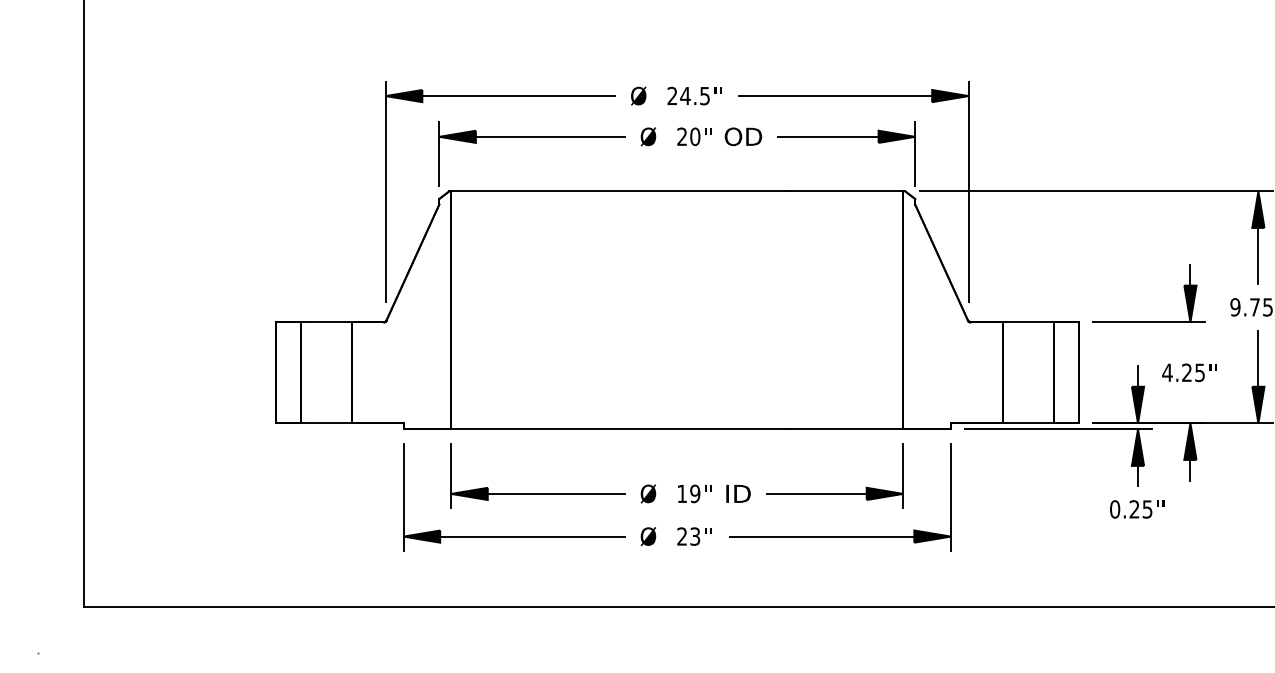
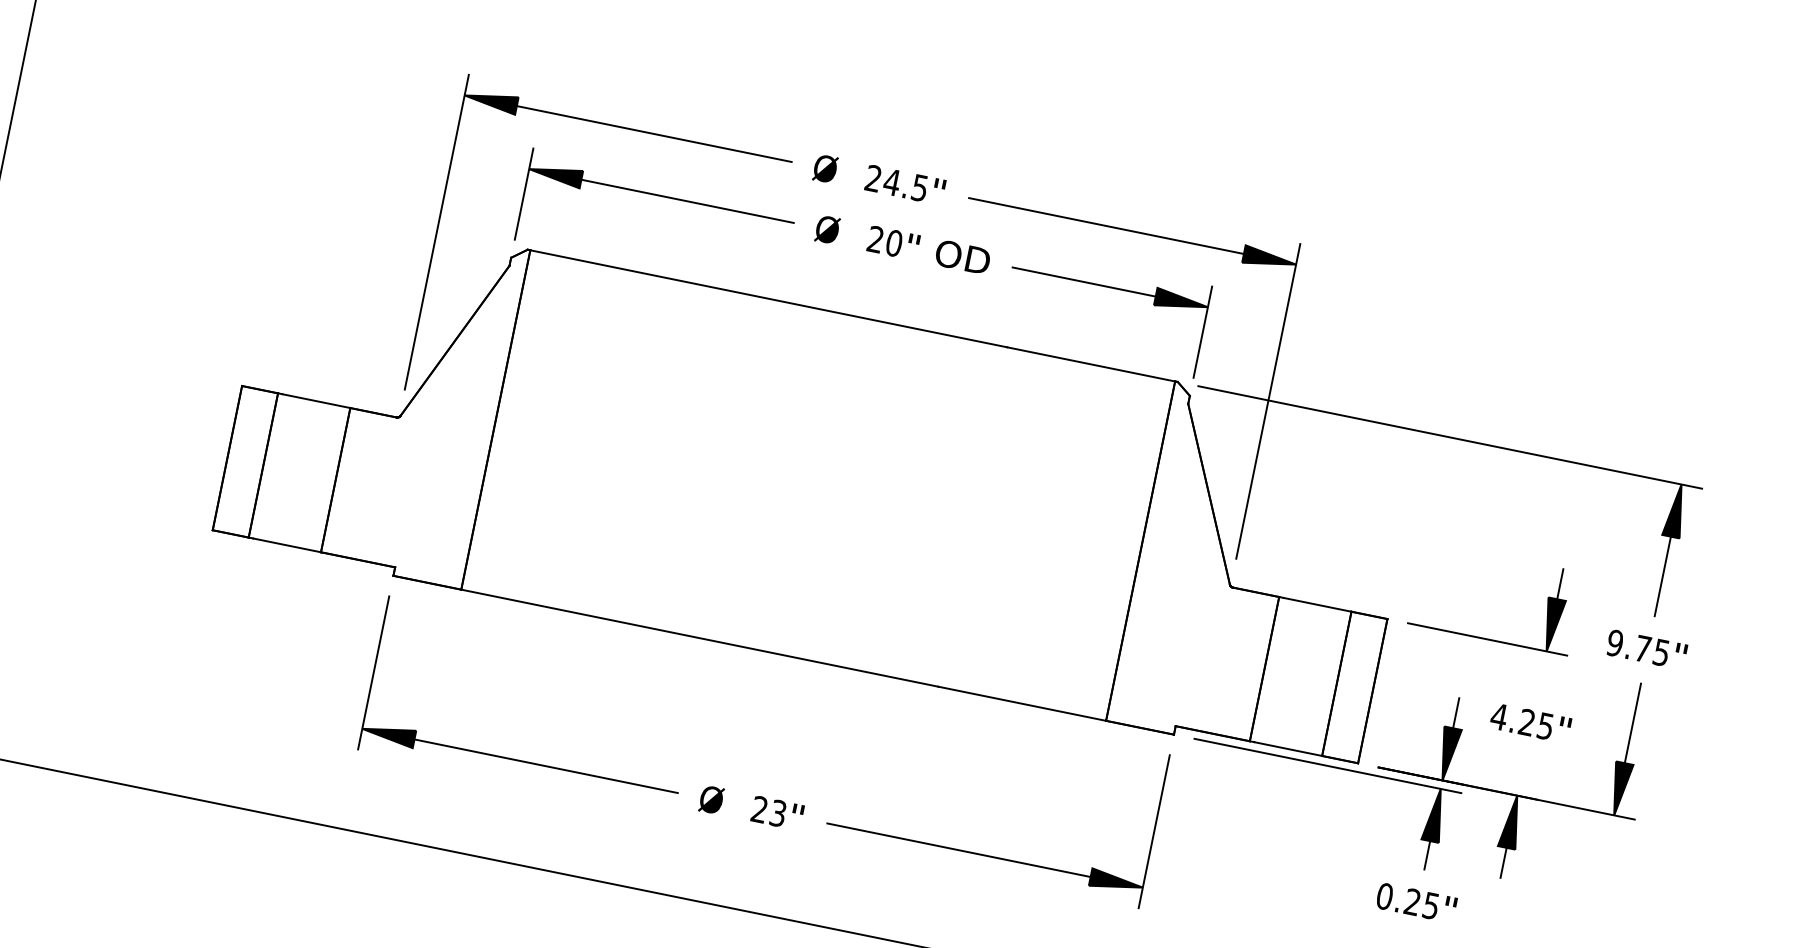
part: (678, 485) -> (769, 735), removed

